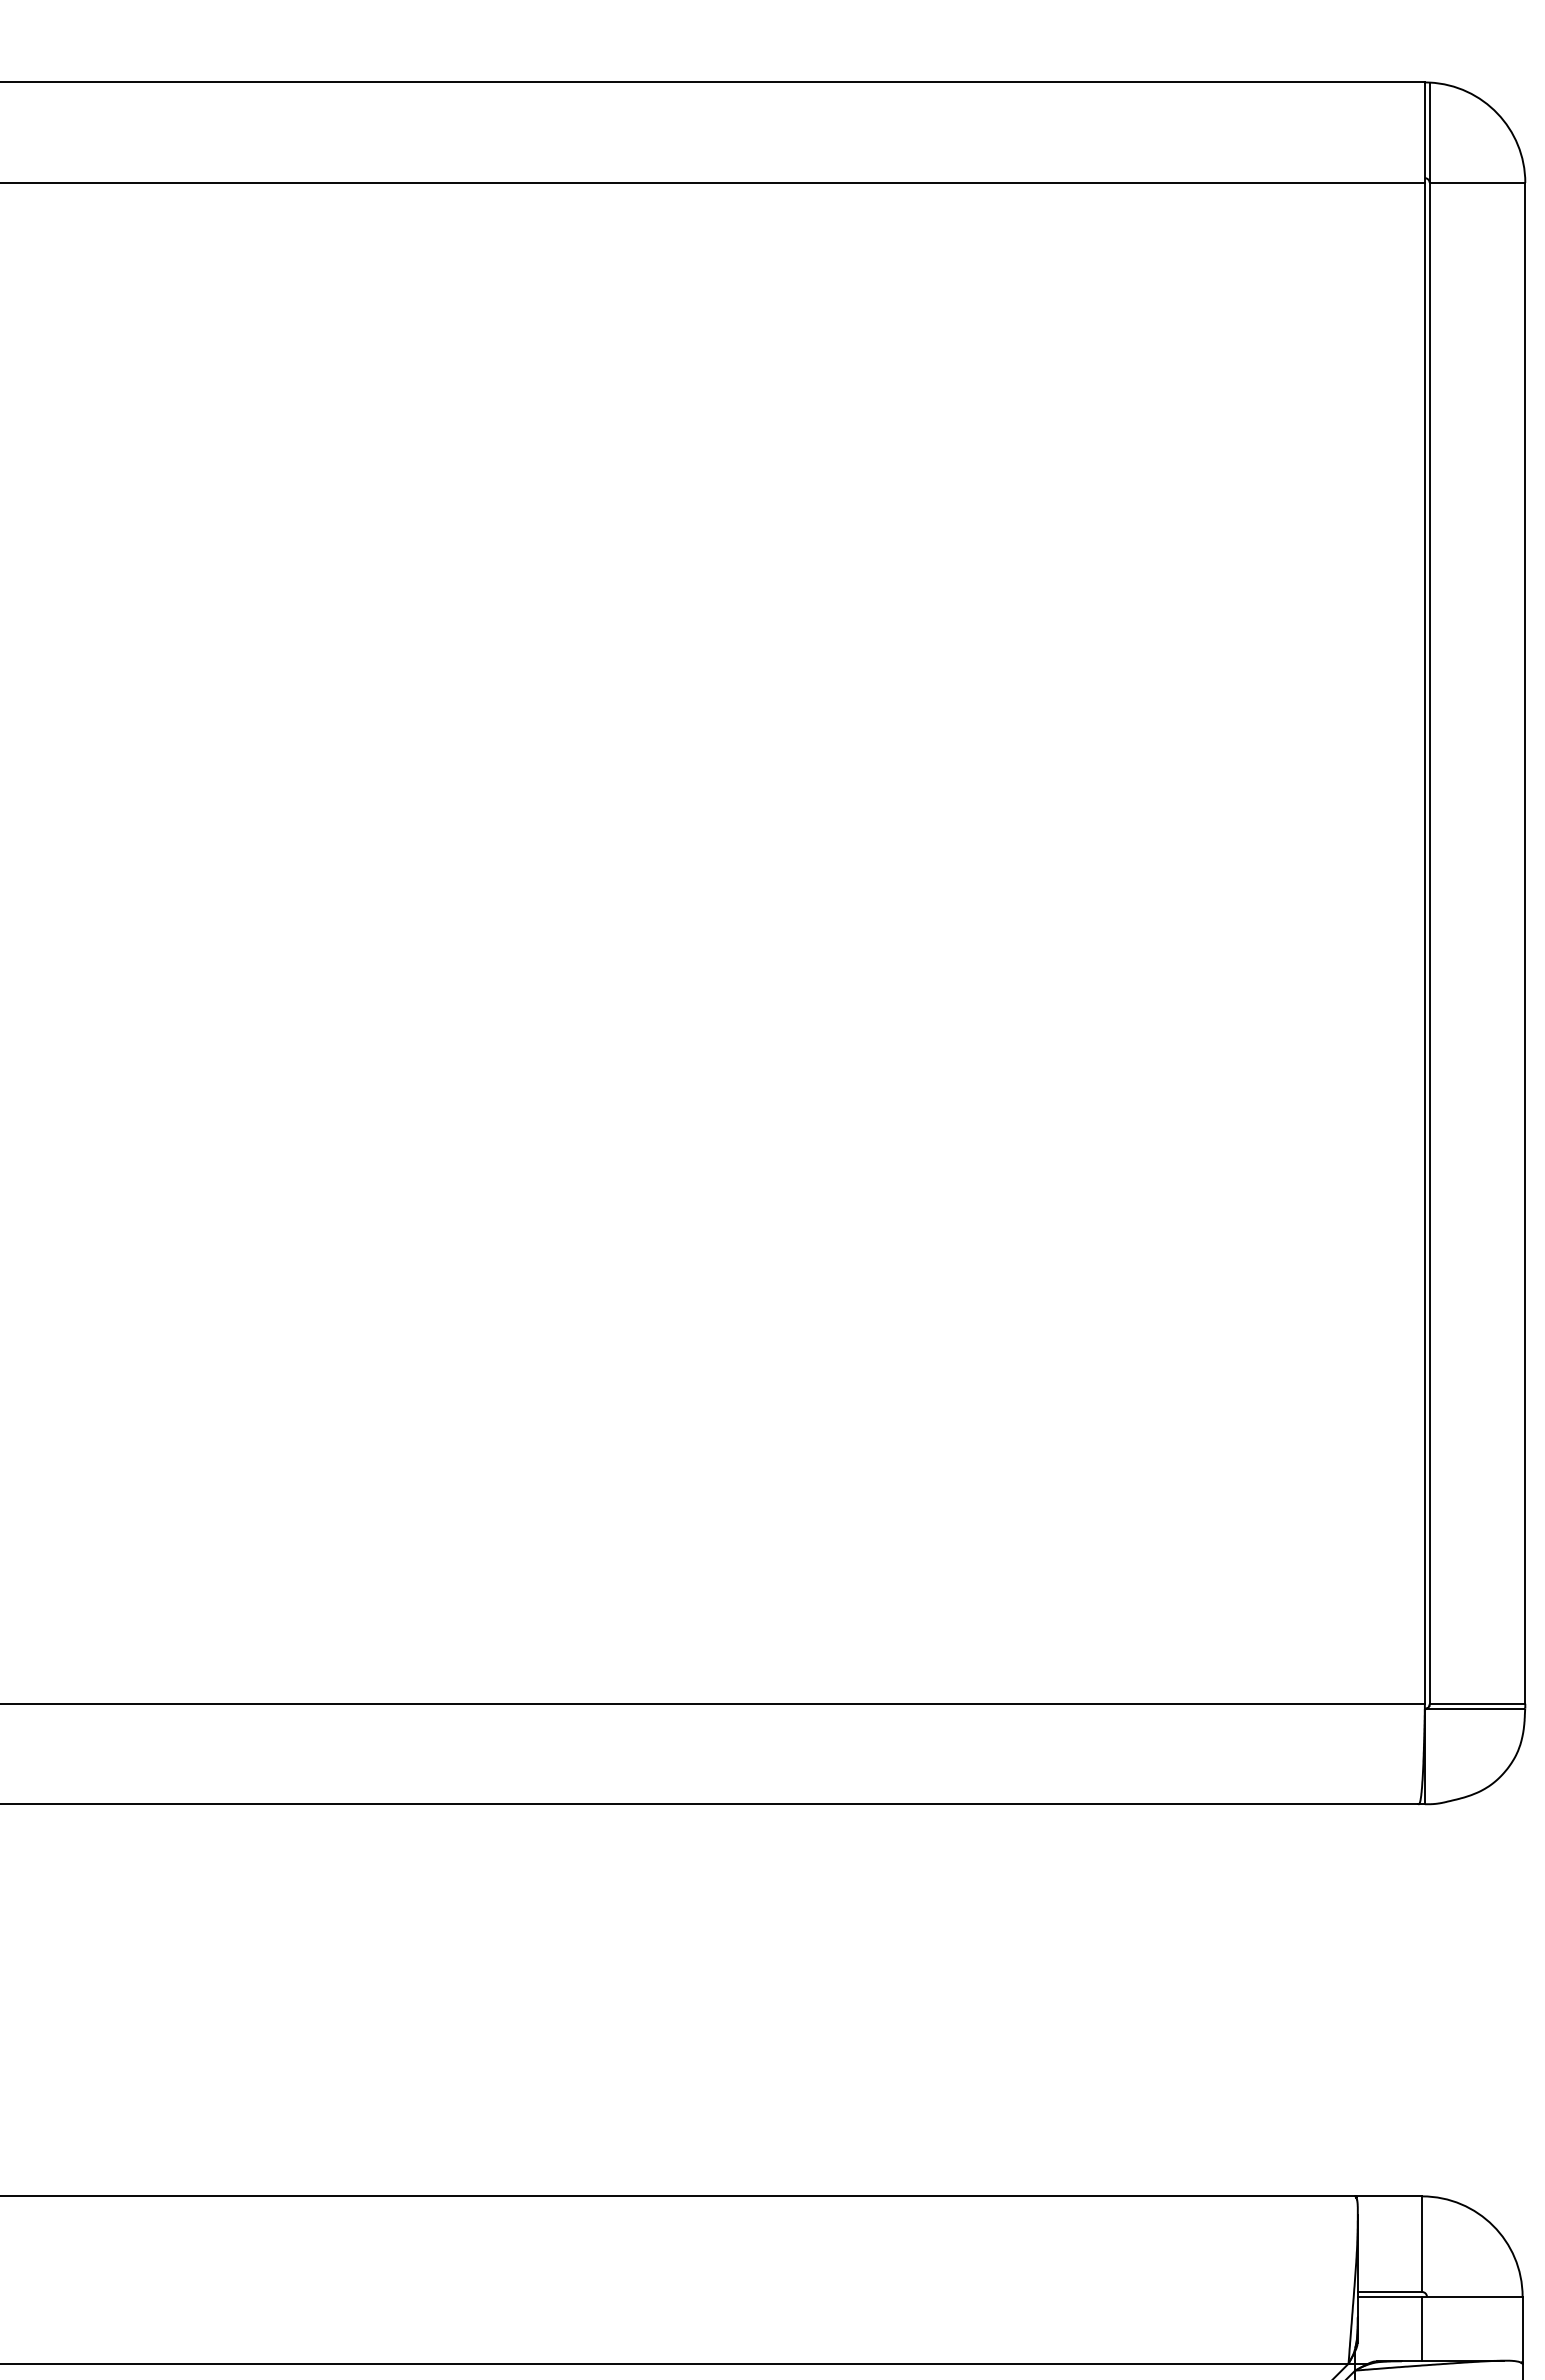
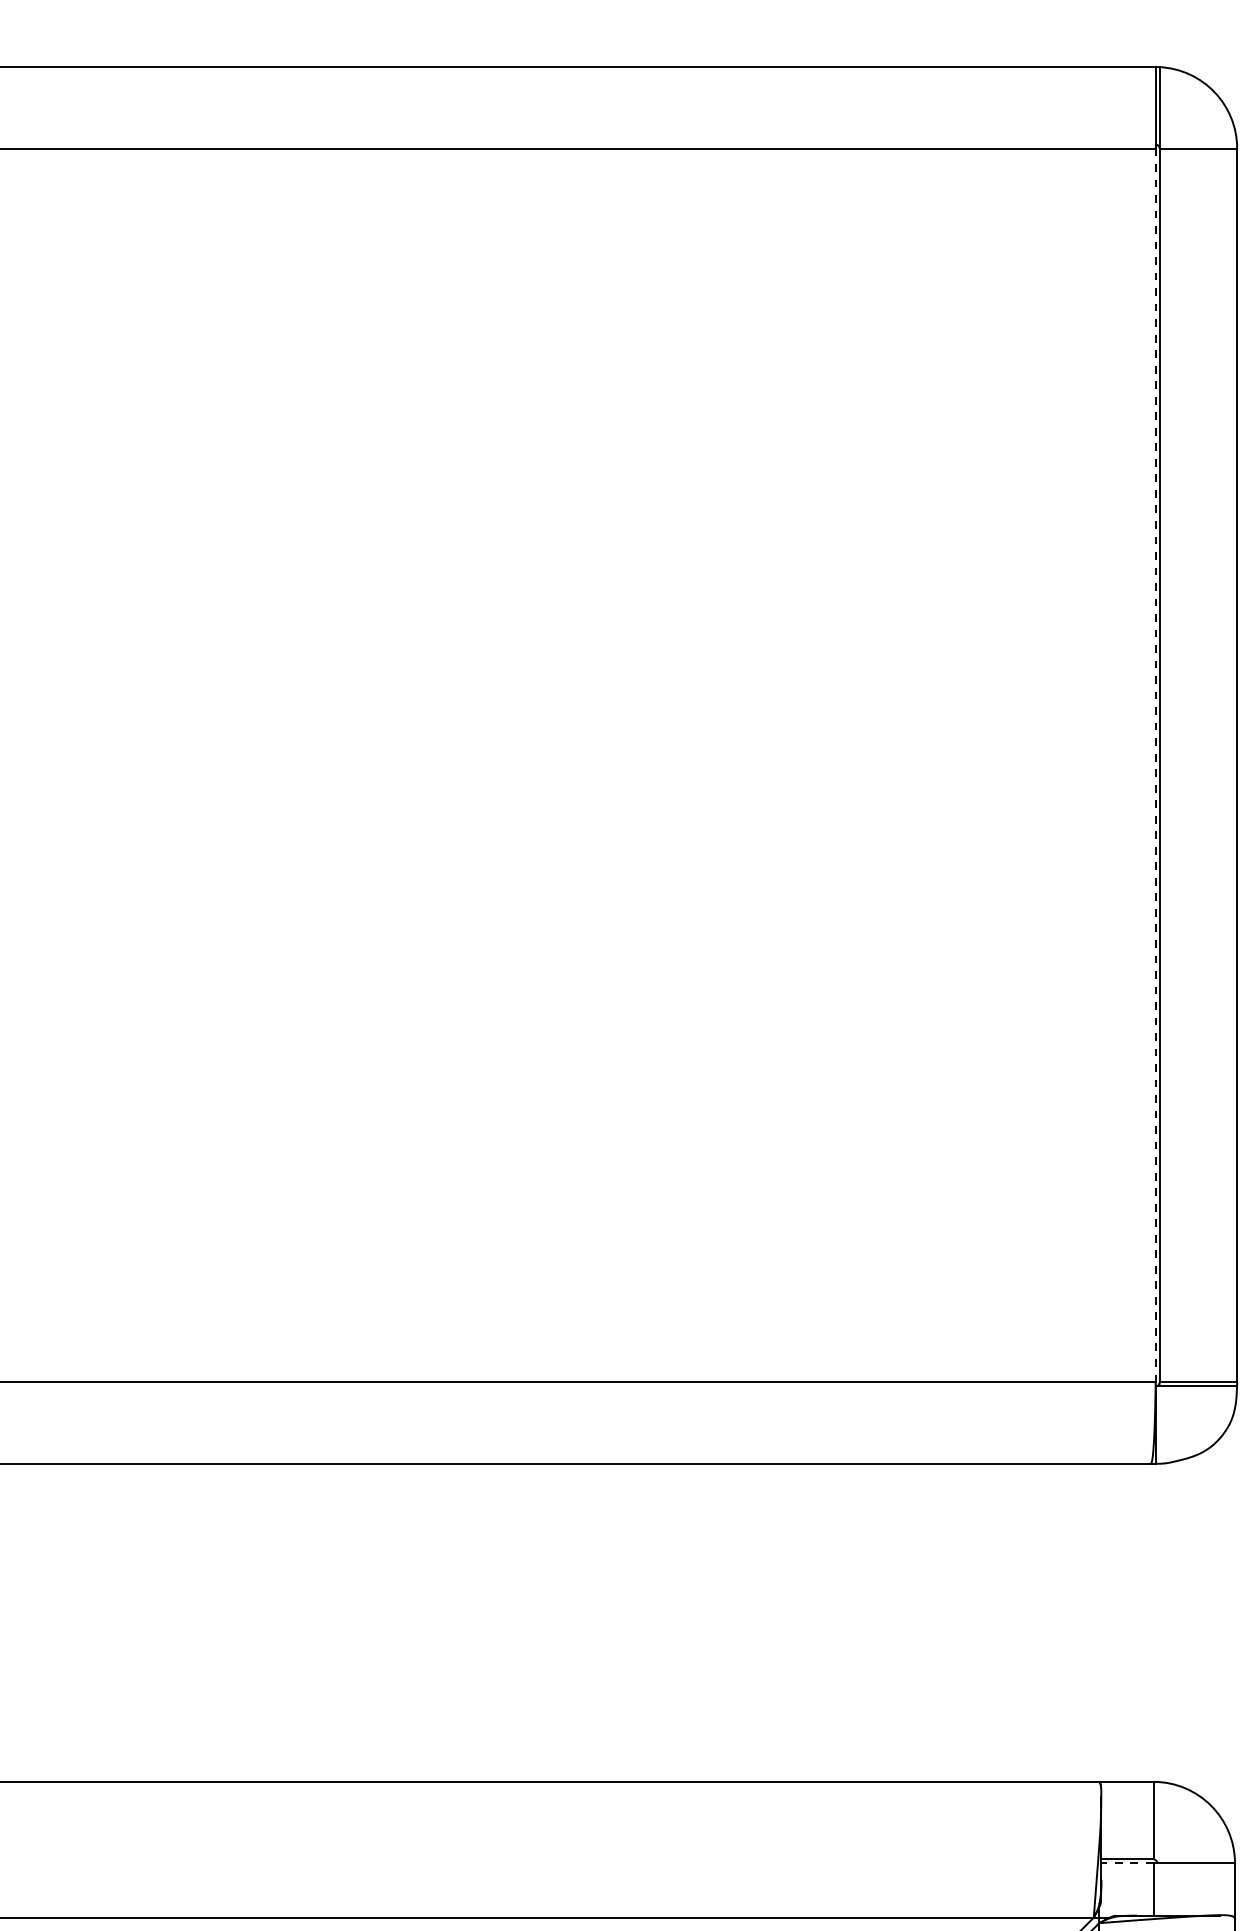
line: (1424, 943) -> (1155, 765), solid -> dashed
line: (1389, 2296) -> (1127, 1863), solid -> dashed

